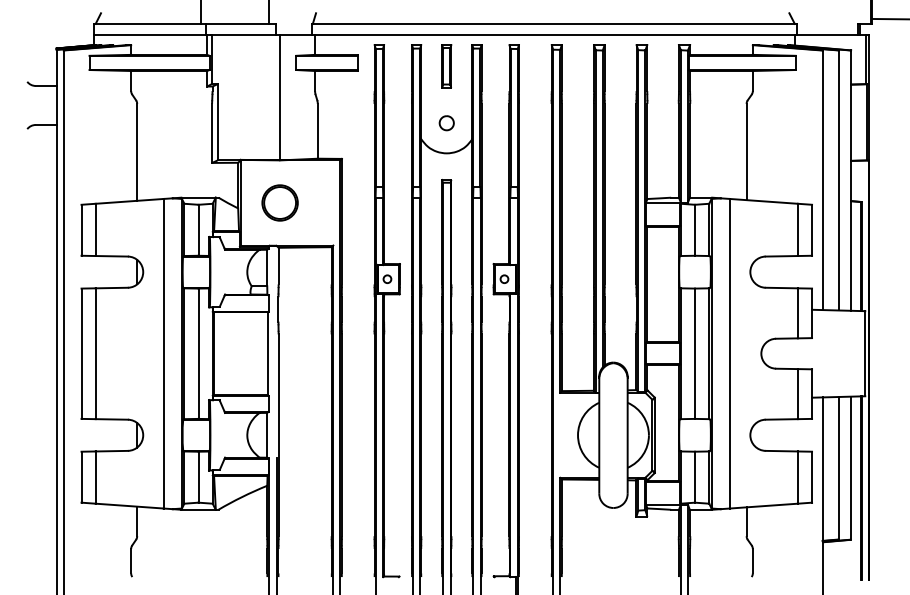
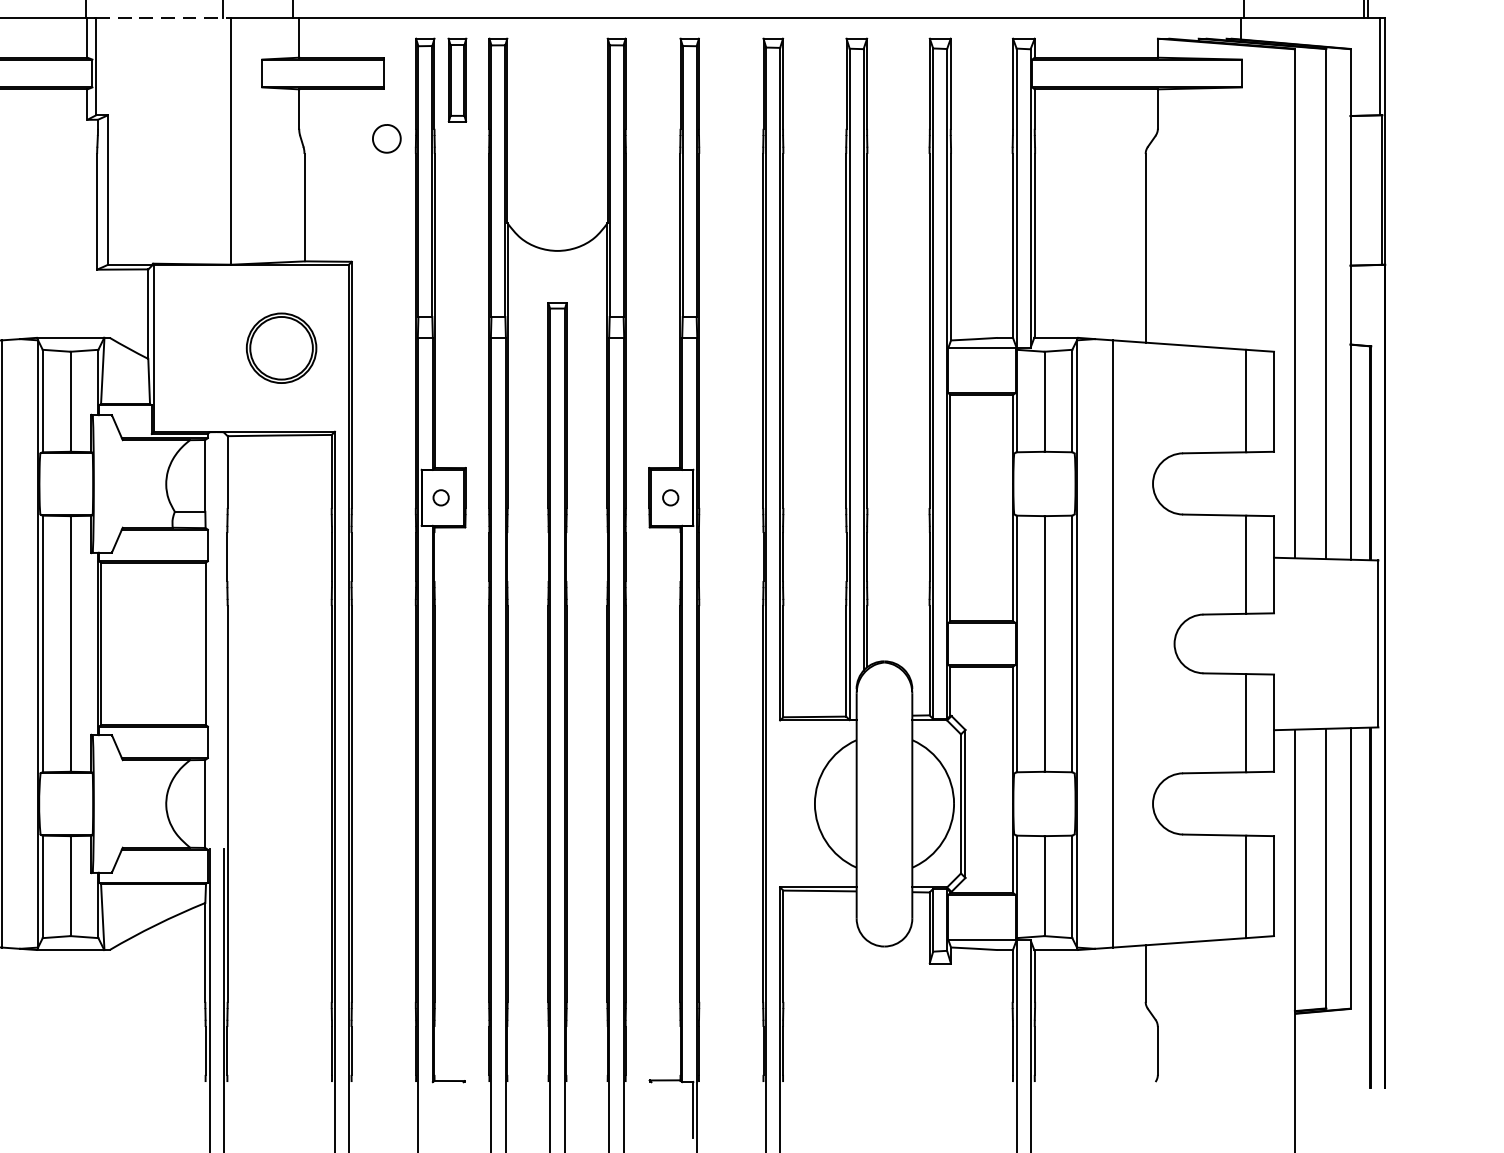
line: (246, 34) -> (164, 17), solid -> dashed
part: (446, 66) -> (456, 80), moved
part: (446, 123) -> (386, 139), moved
part: (279, 202) -> (280, 347), moved

